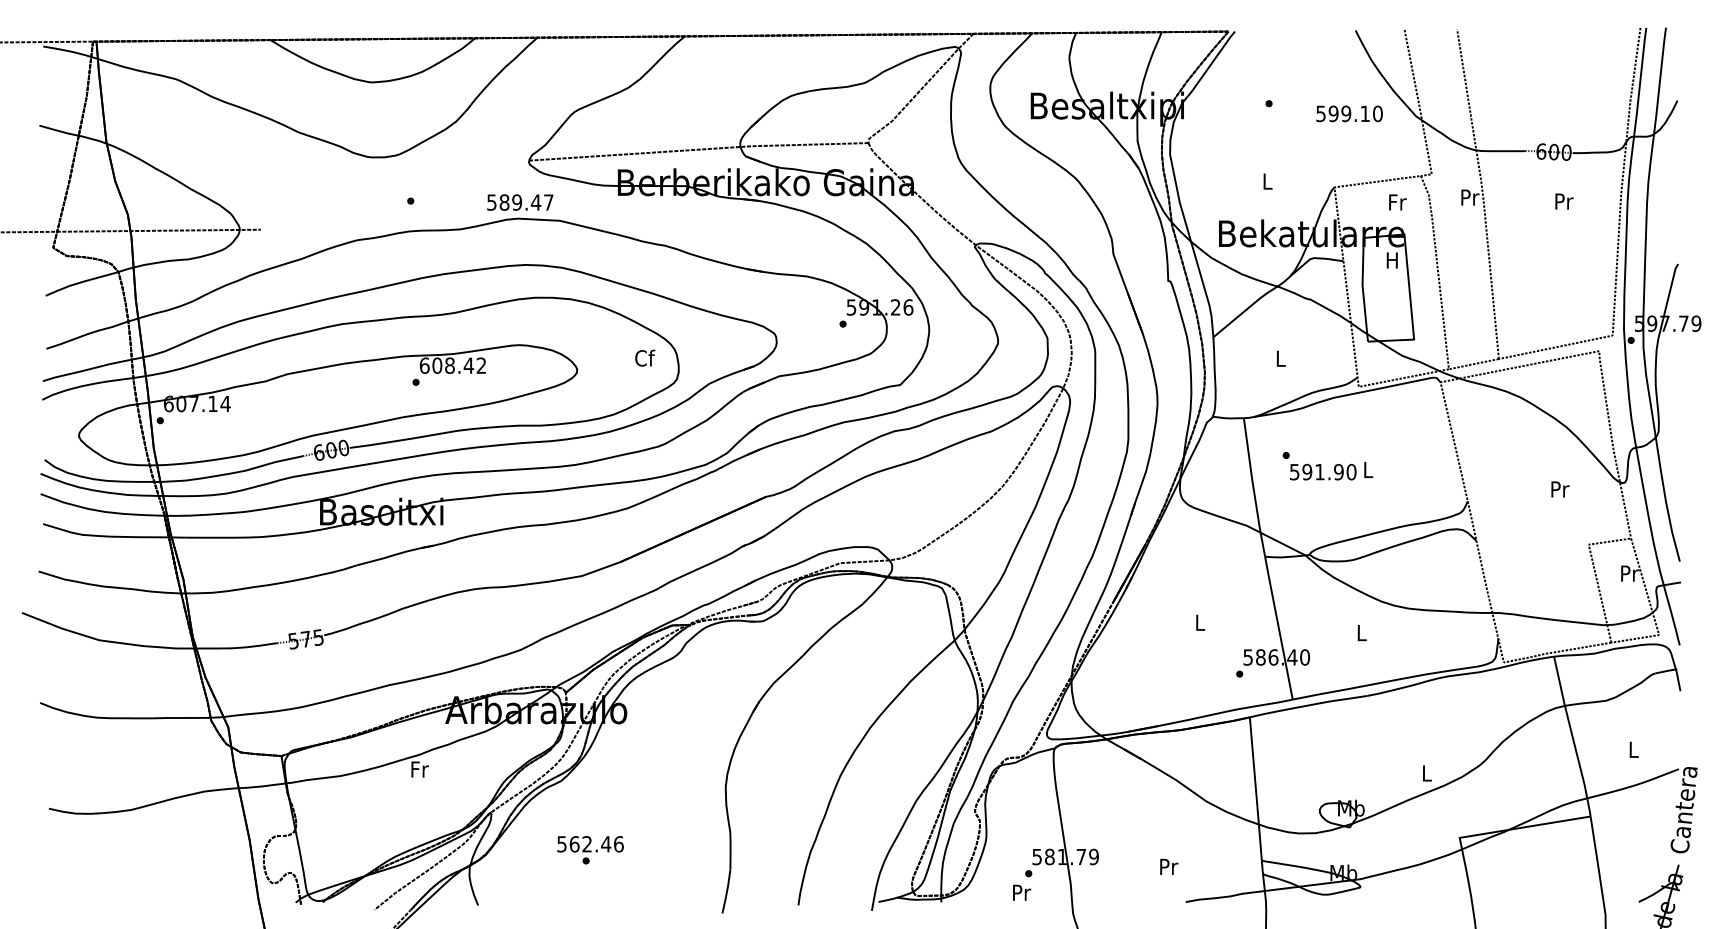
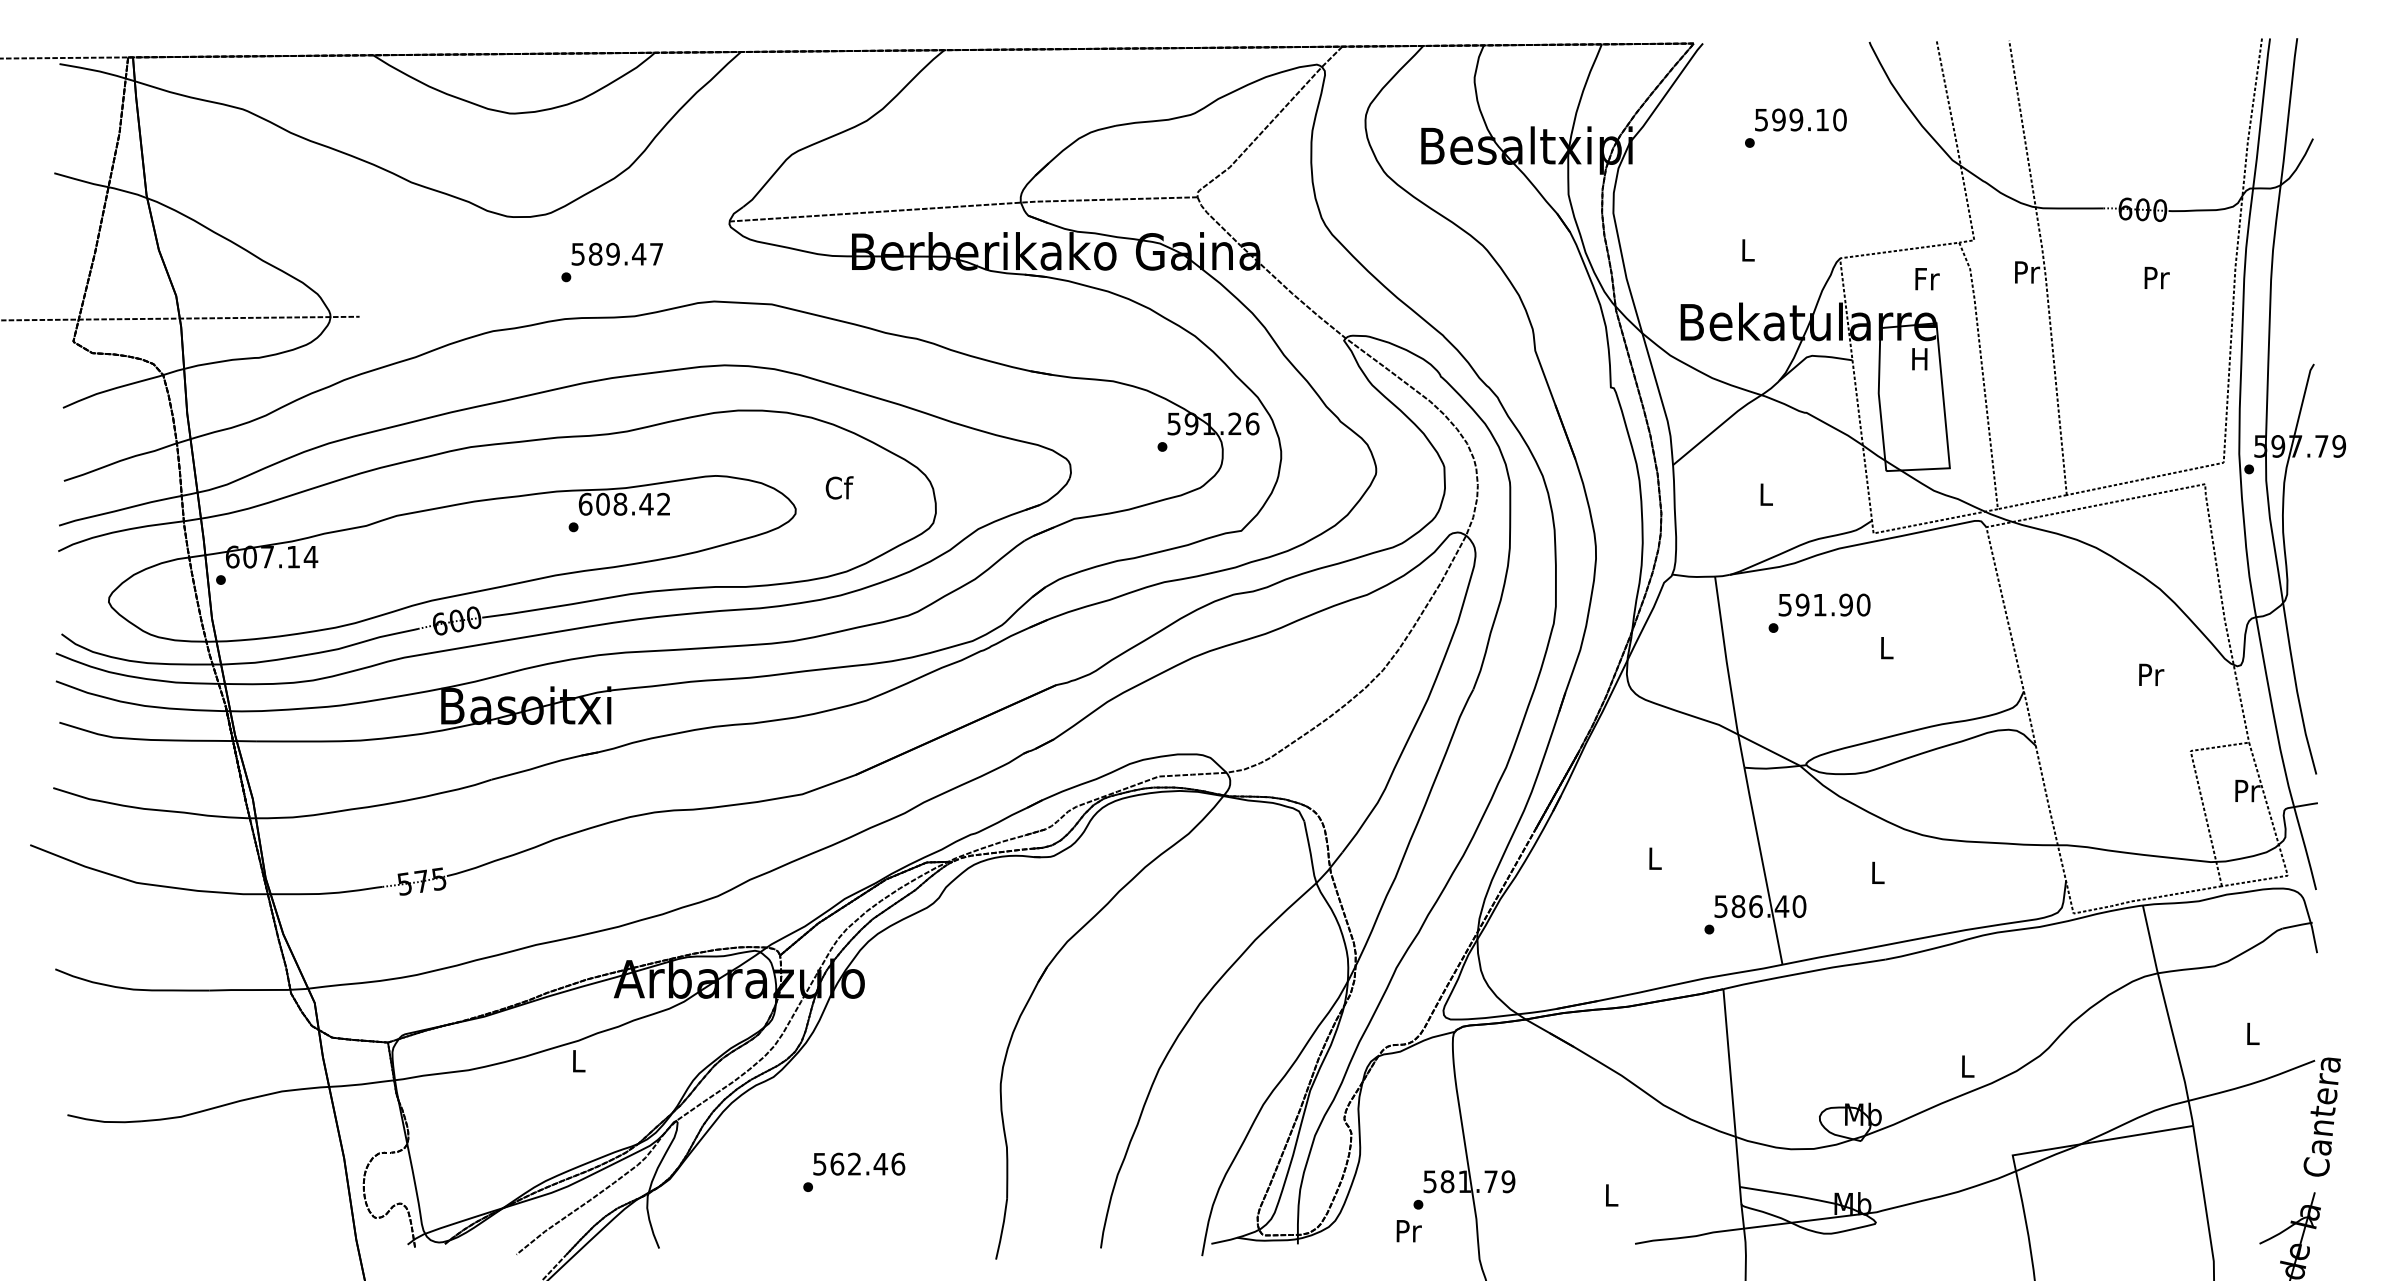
text: (1349, 113) -> (1800, 119), moved
text: (519, 201) -> (616, 253), moved
text: (645, 357) -> (839, 487), moved
text: (1323, 471) -> (1824, 604), moved
text: (420, 769) -> (579, 1061), Fr -> L
text: (590, 843) -> (859, 1163), moved
text: (1168, 866) -> (1611, 1195), Pr -> L

